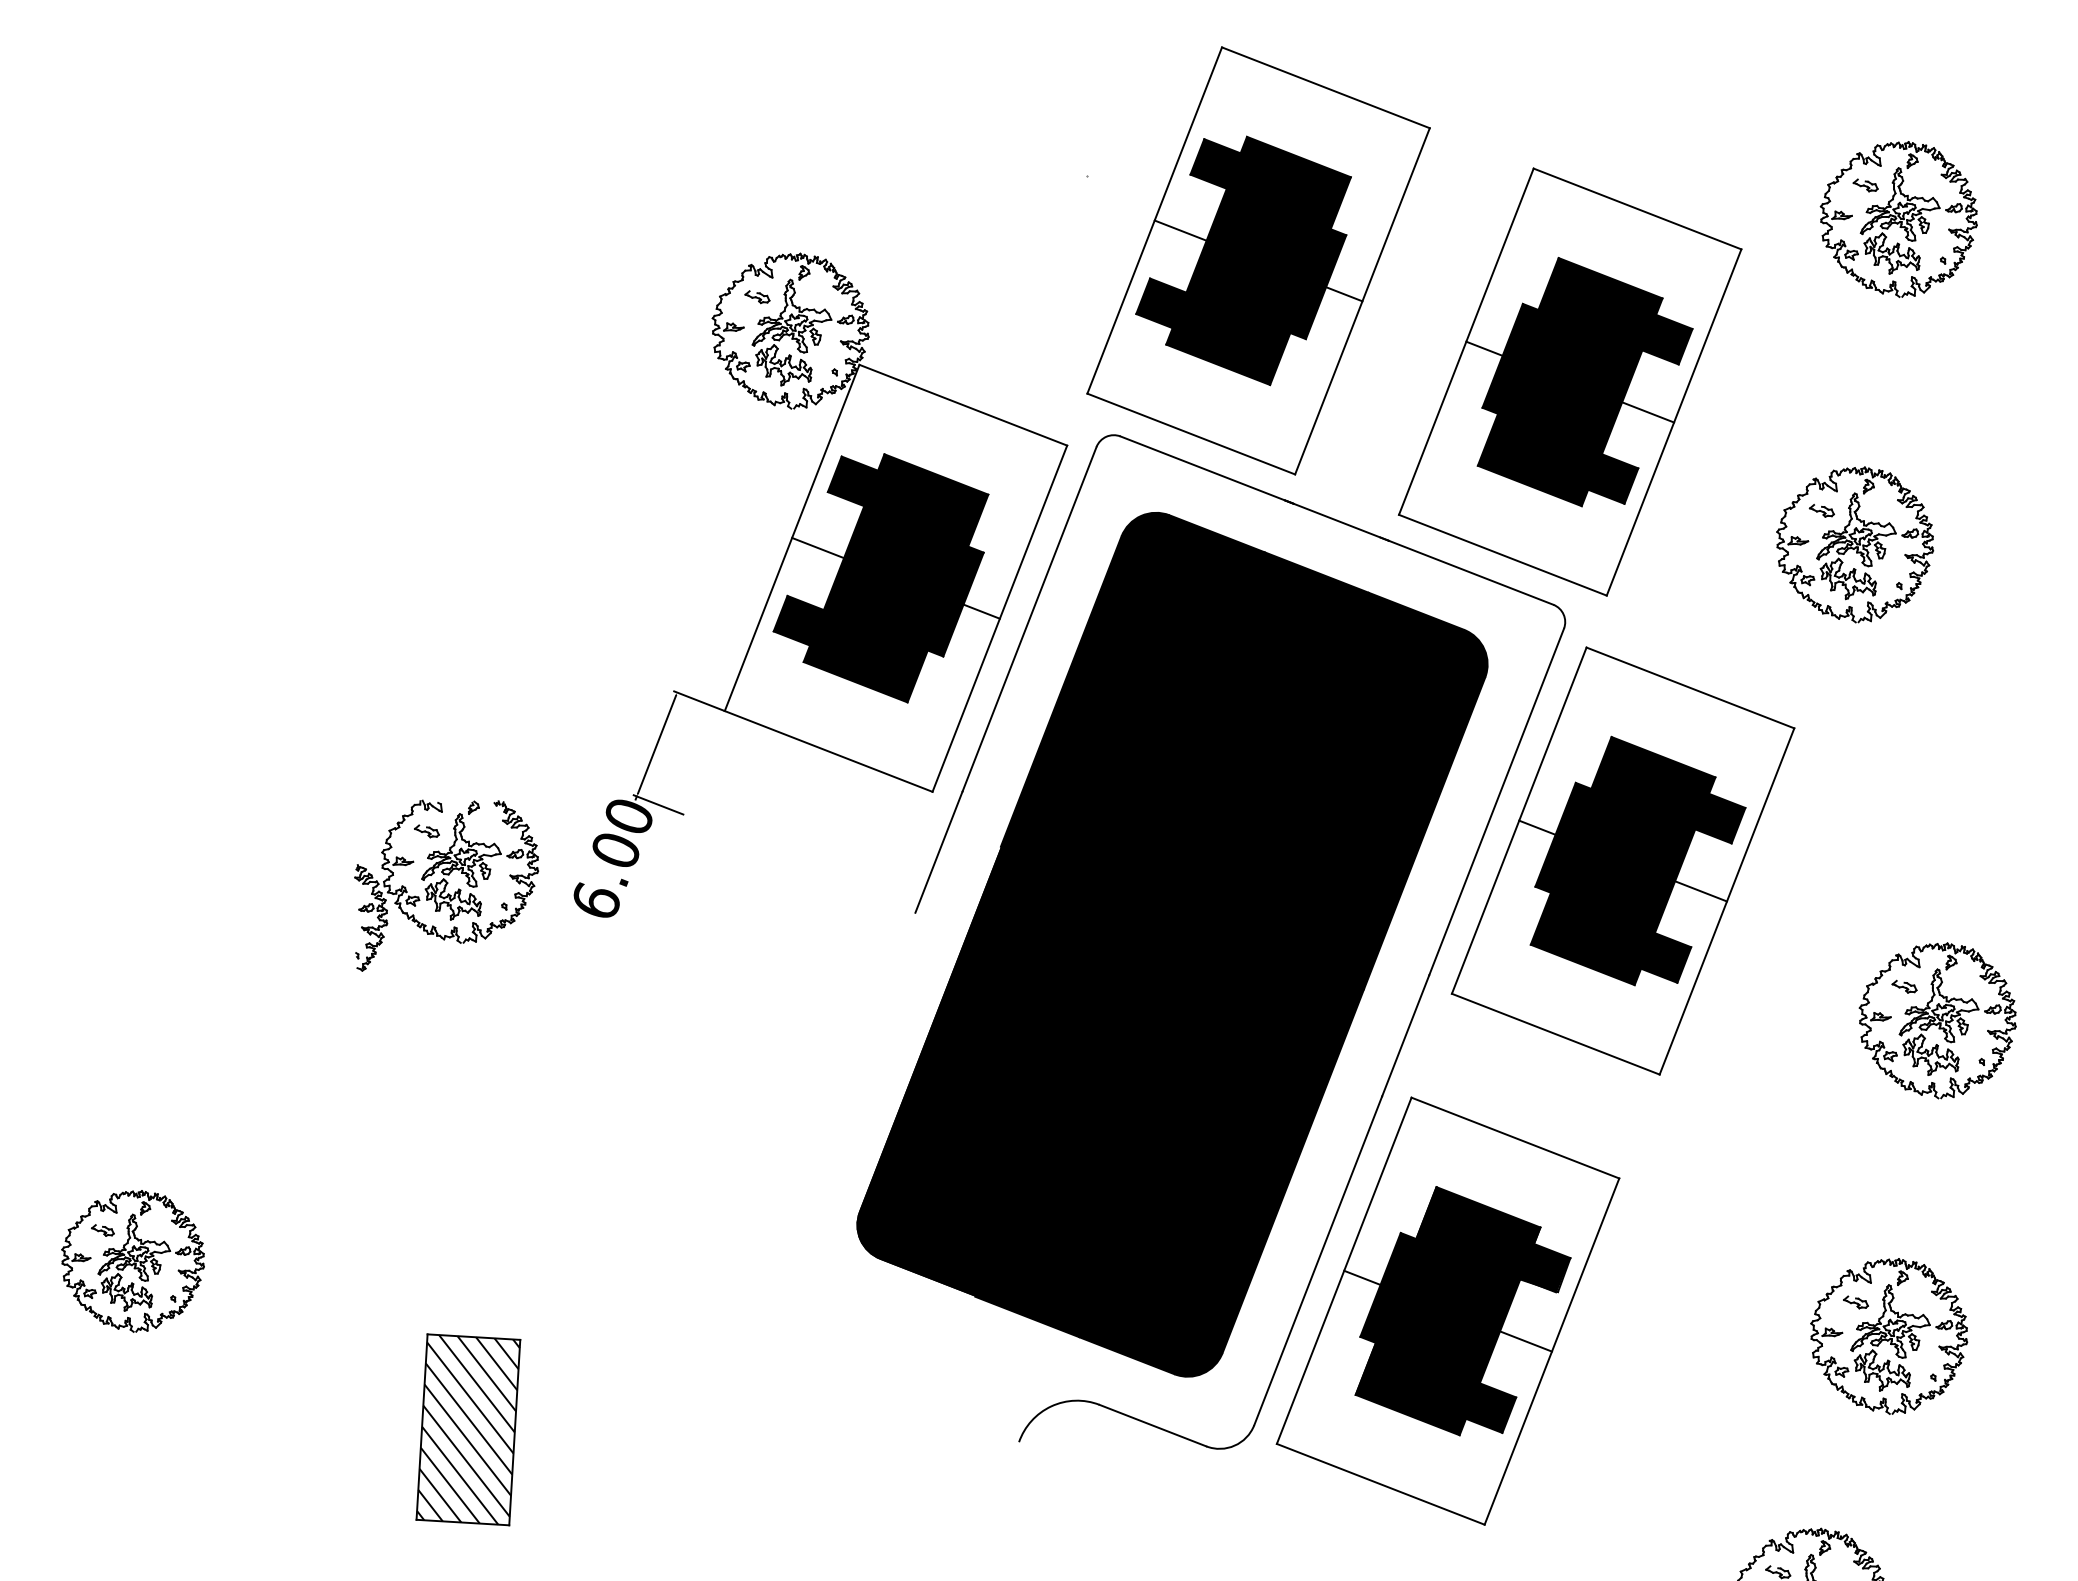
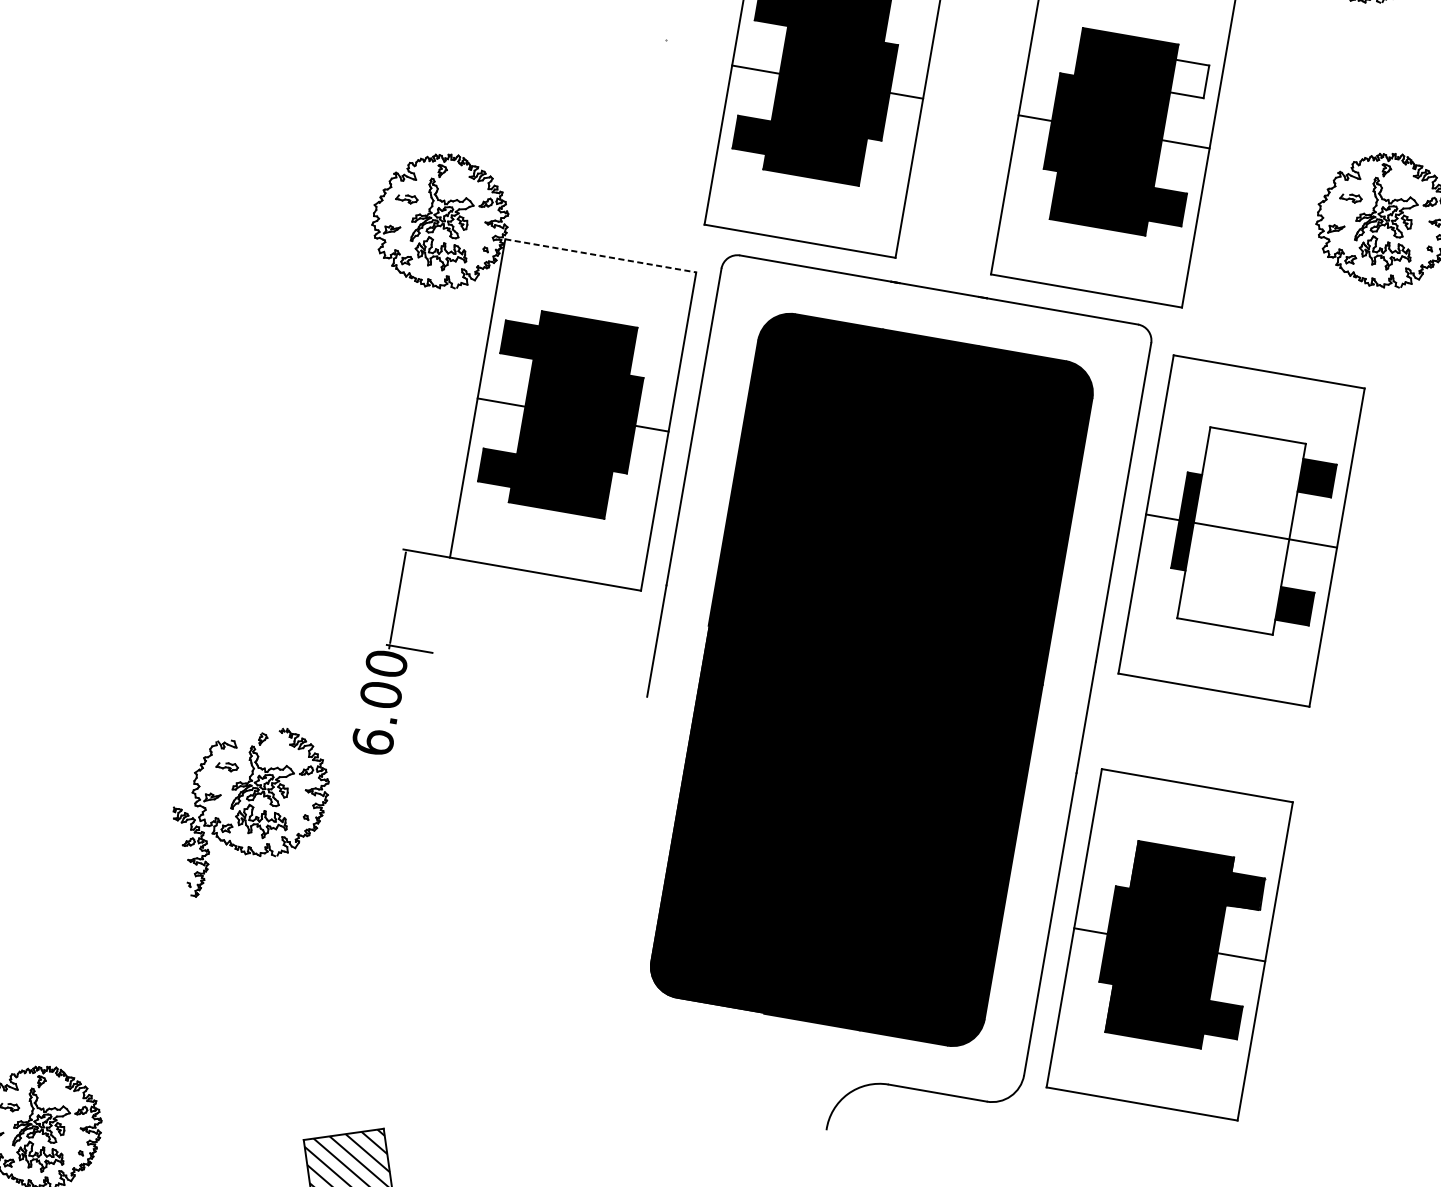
fill: (1667, 339) -> (1189, 78), removed
line: (963, 405) -> (600, 256), solid -> dashed
fill: (1622, 861) -> (1241, 531), removed
part: (446, 885) -> (253, 809), moved

